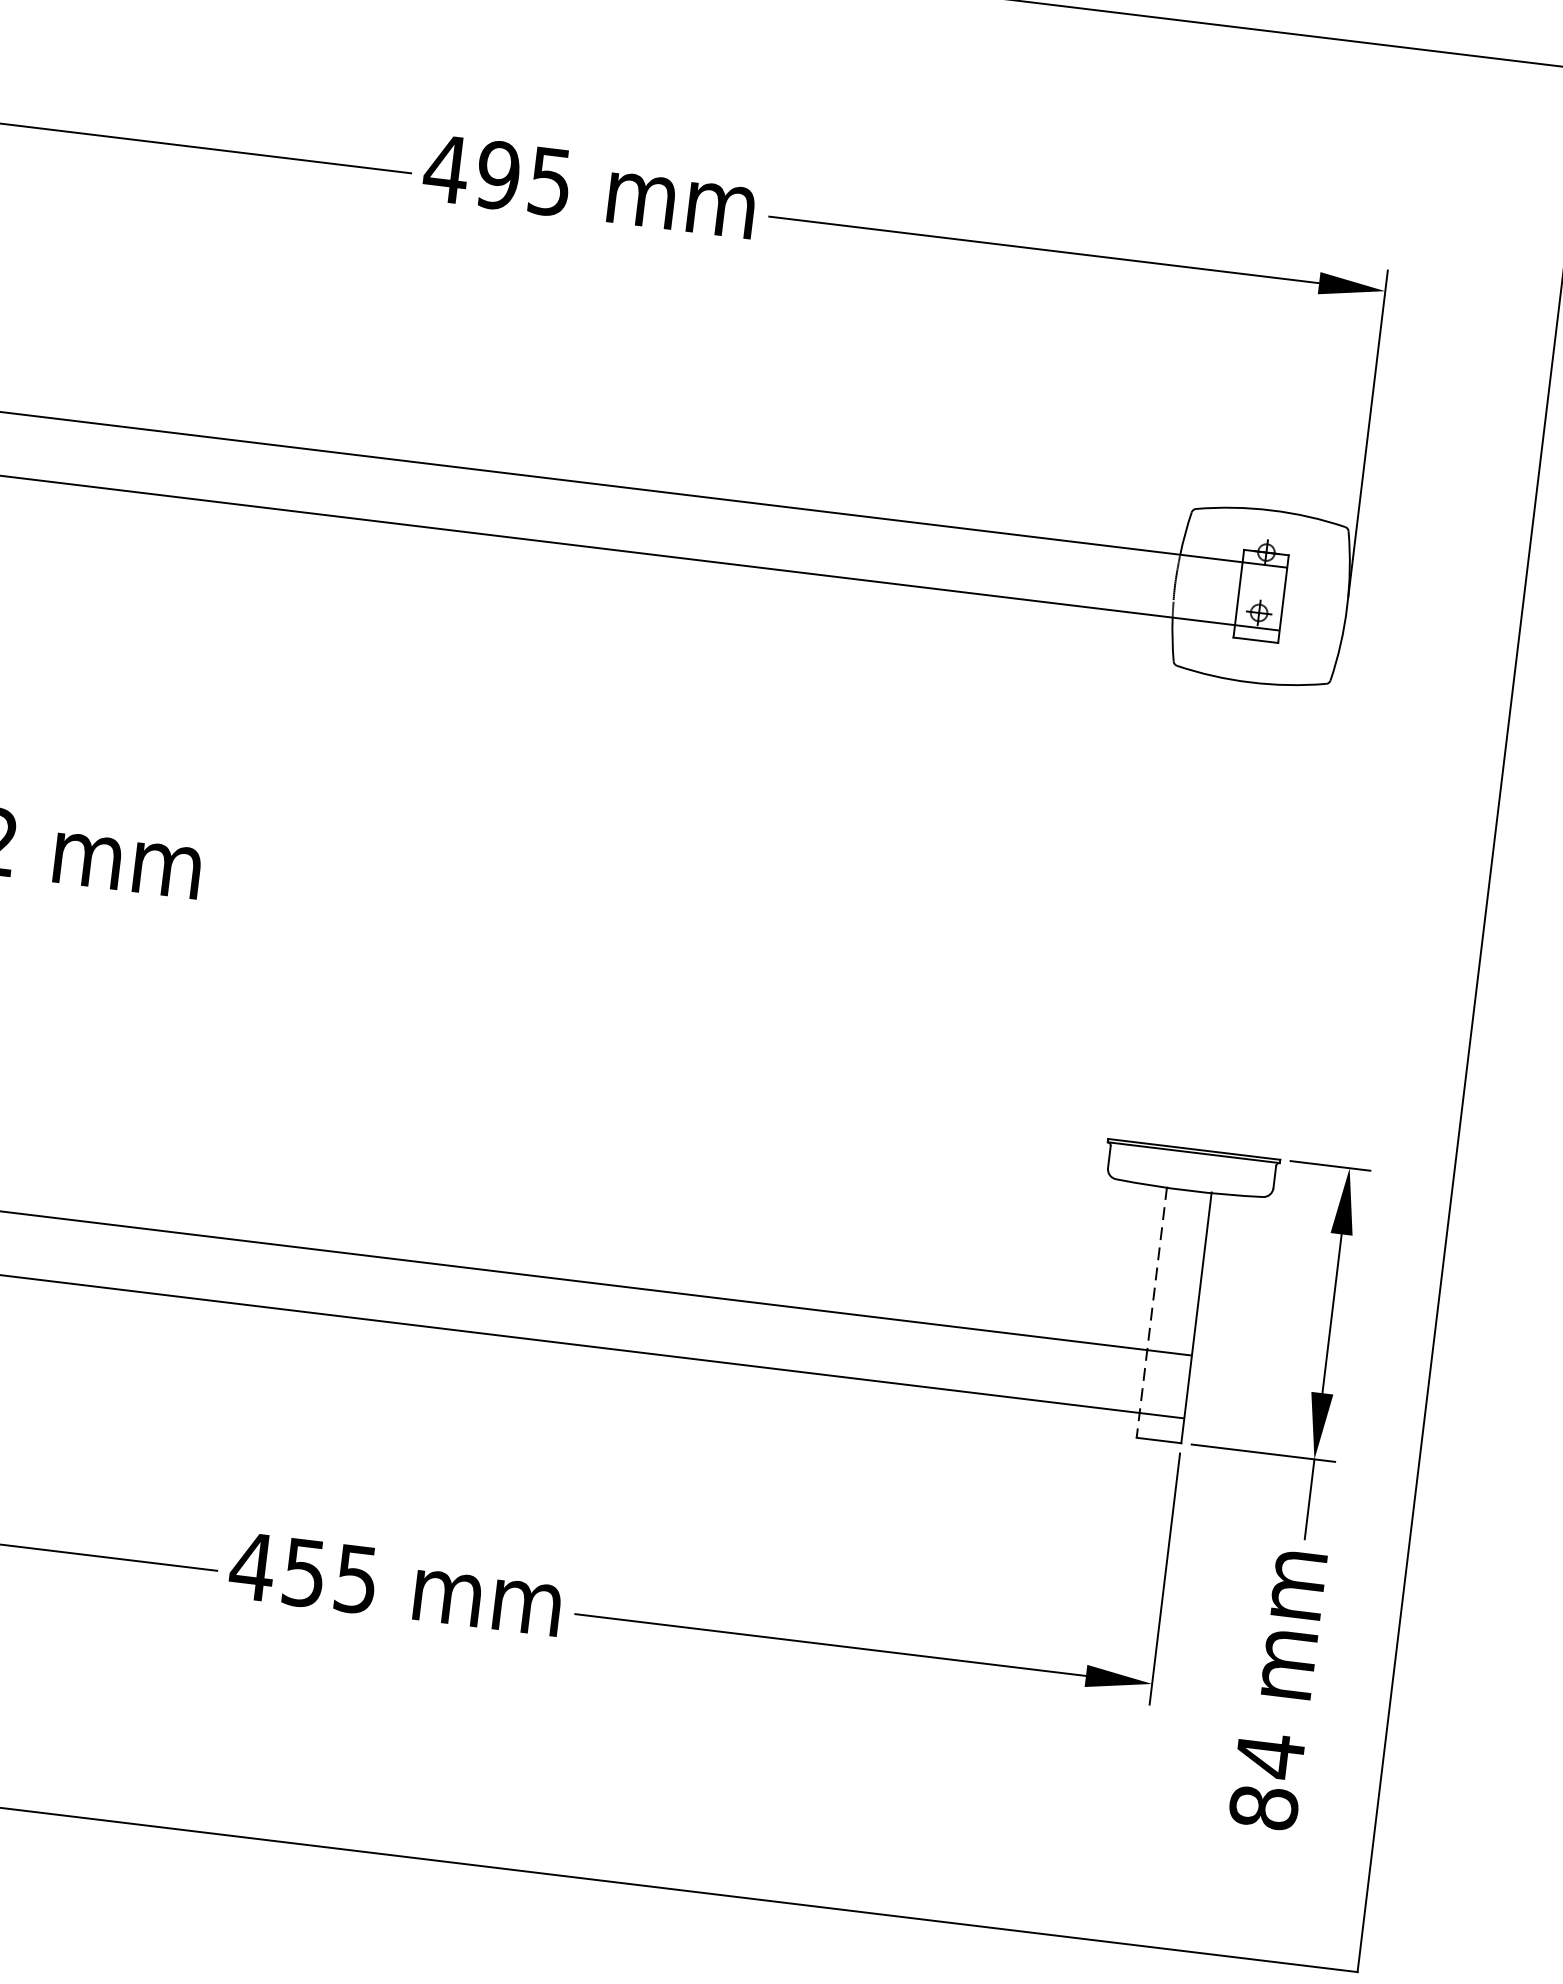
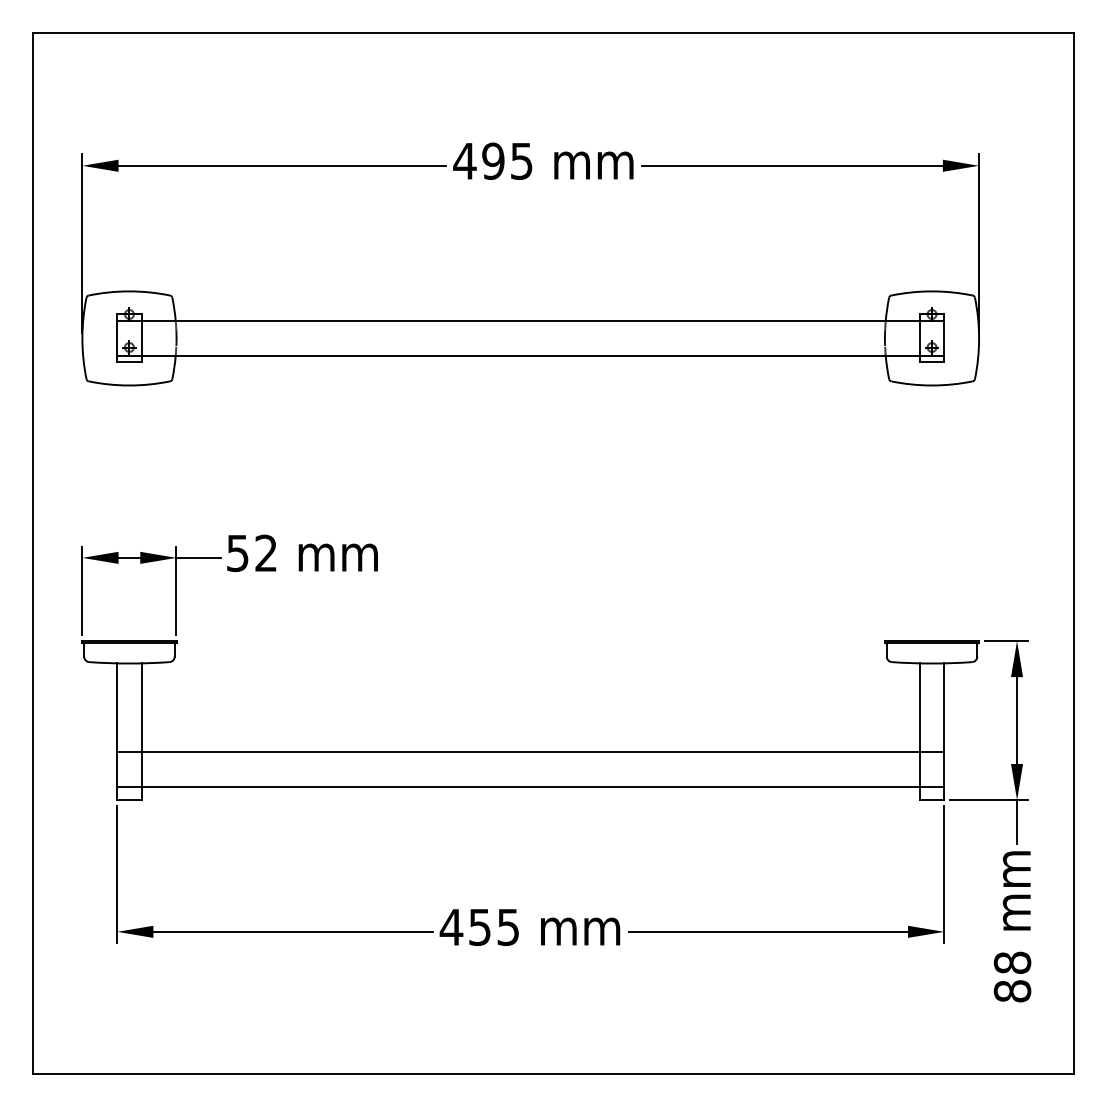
line: (1151, 1312) -> (919, 731), dashed -> solid
text: (1270, 1755) -> (1012, 962), 84 -> 88

